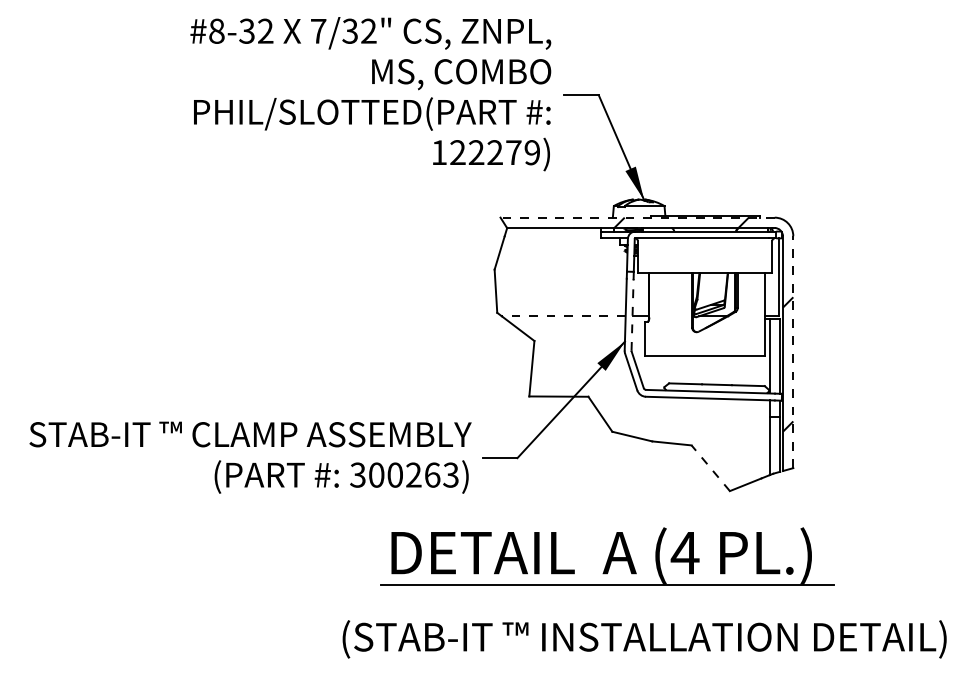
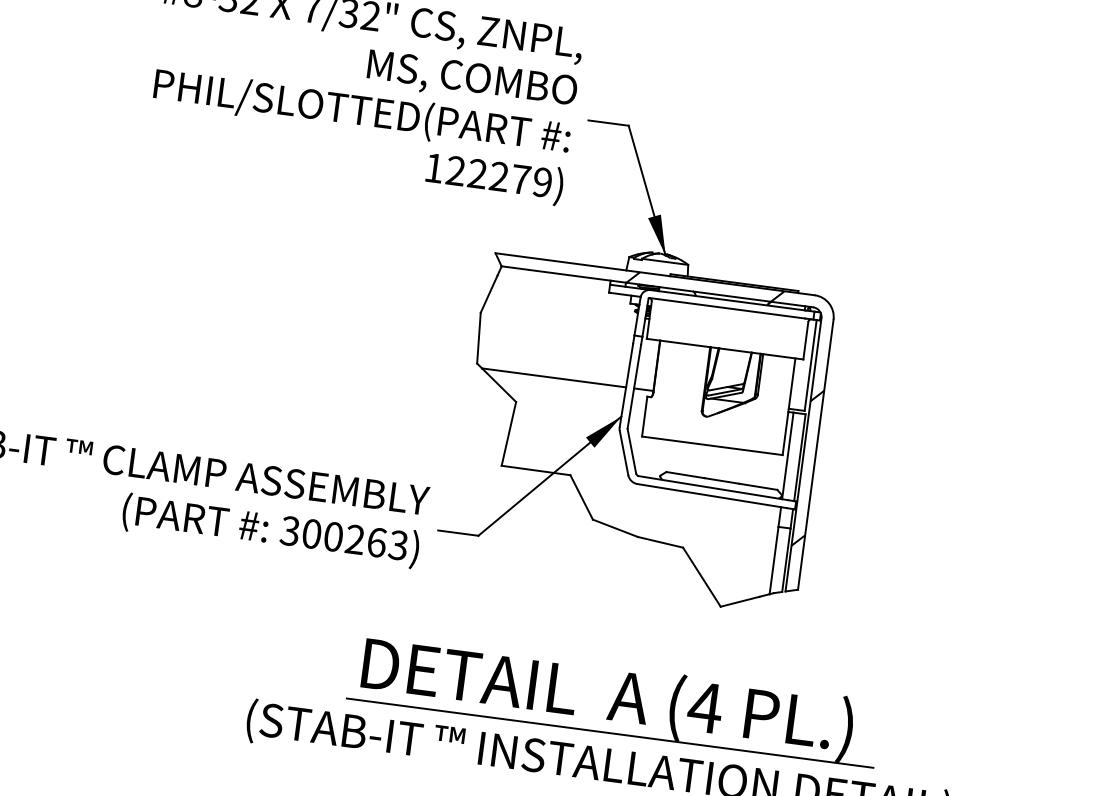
line: (637, 217) -> (655, 274), dashed -> solid
line: (632, 314) -> (634, 386), dashed -> solid
line: (563, 316) -> (553, 377), dashed -> solid
line: (793, 352) -> (815, 455), dashed -> solid
line: (710, 468) -> (701, 577), dashed -> solid
part: (607, 556) -> (614, 699), moved

